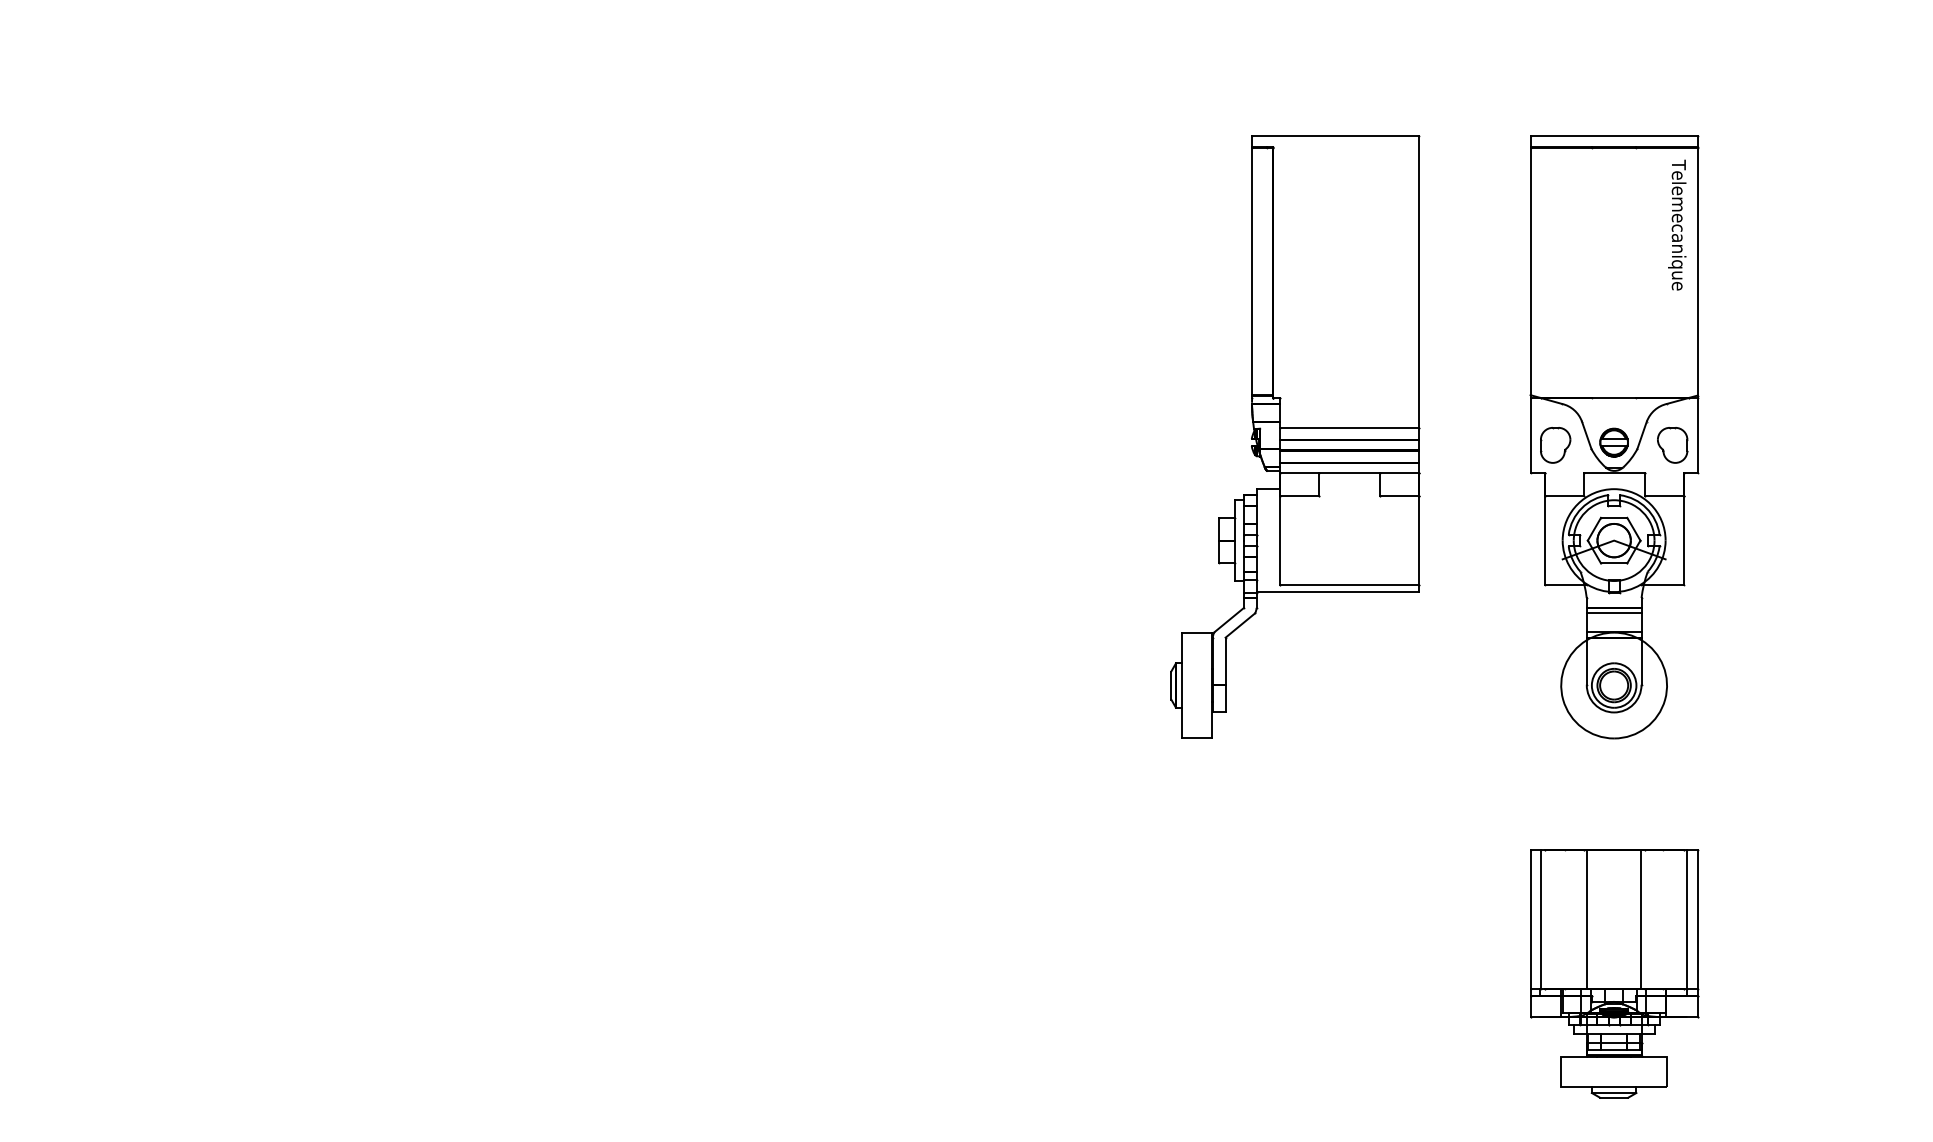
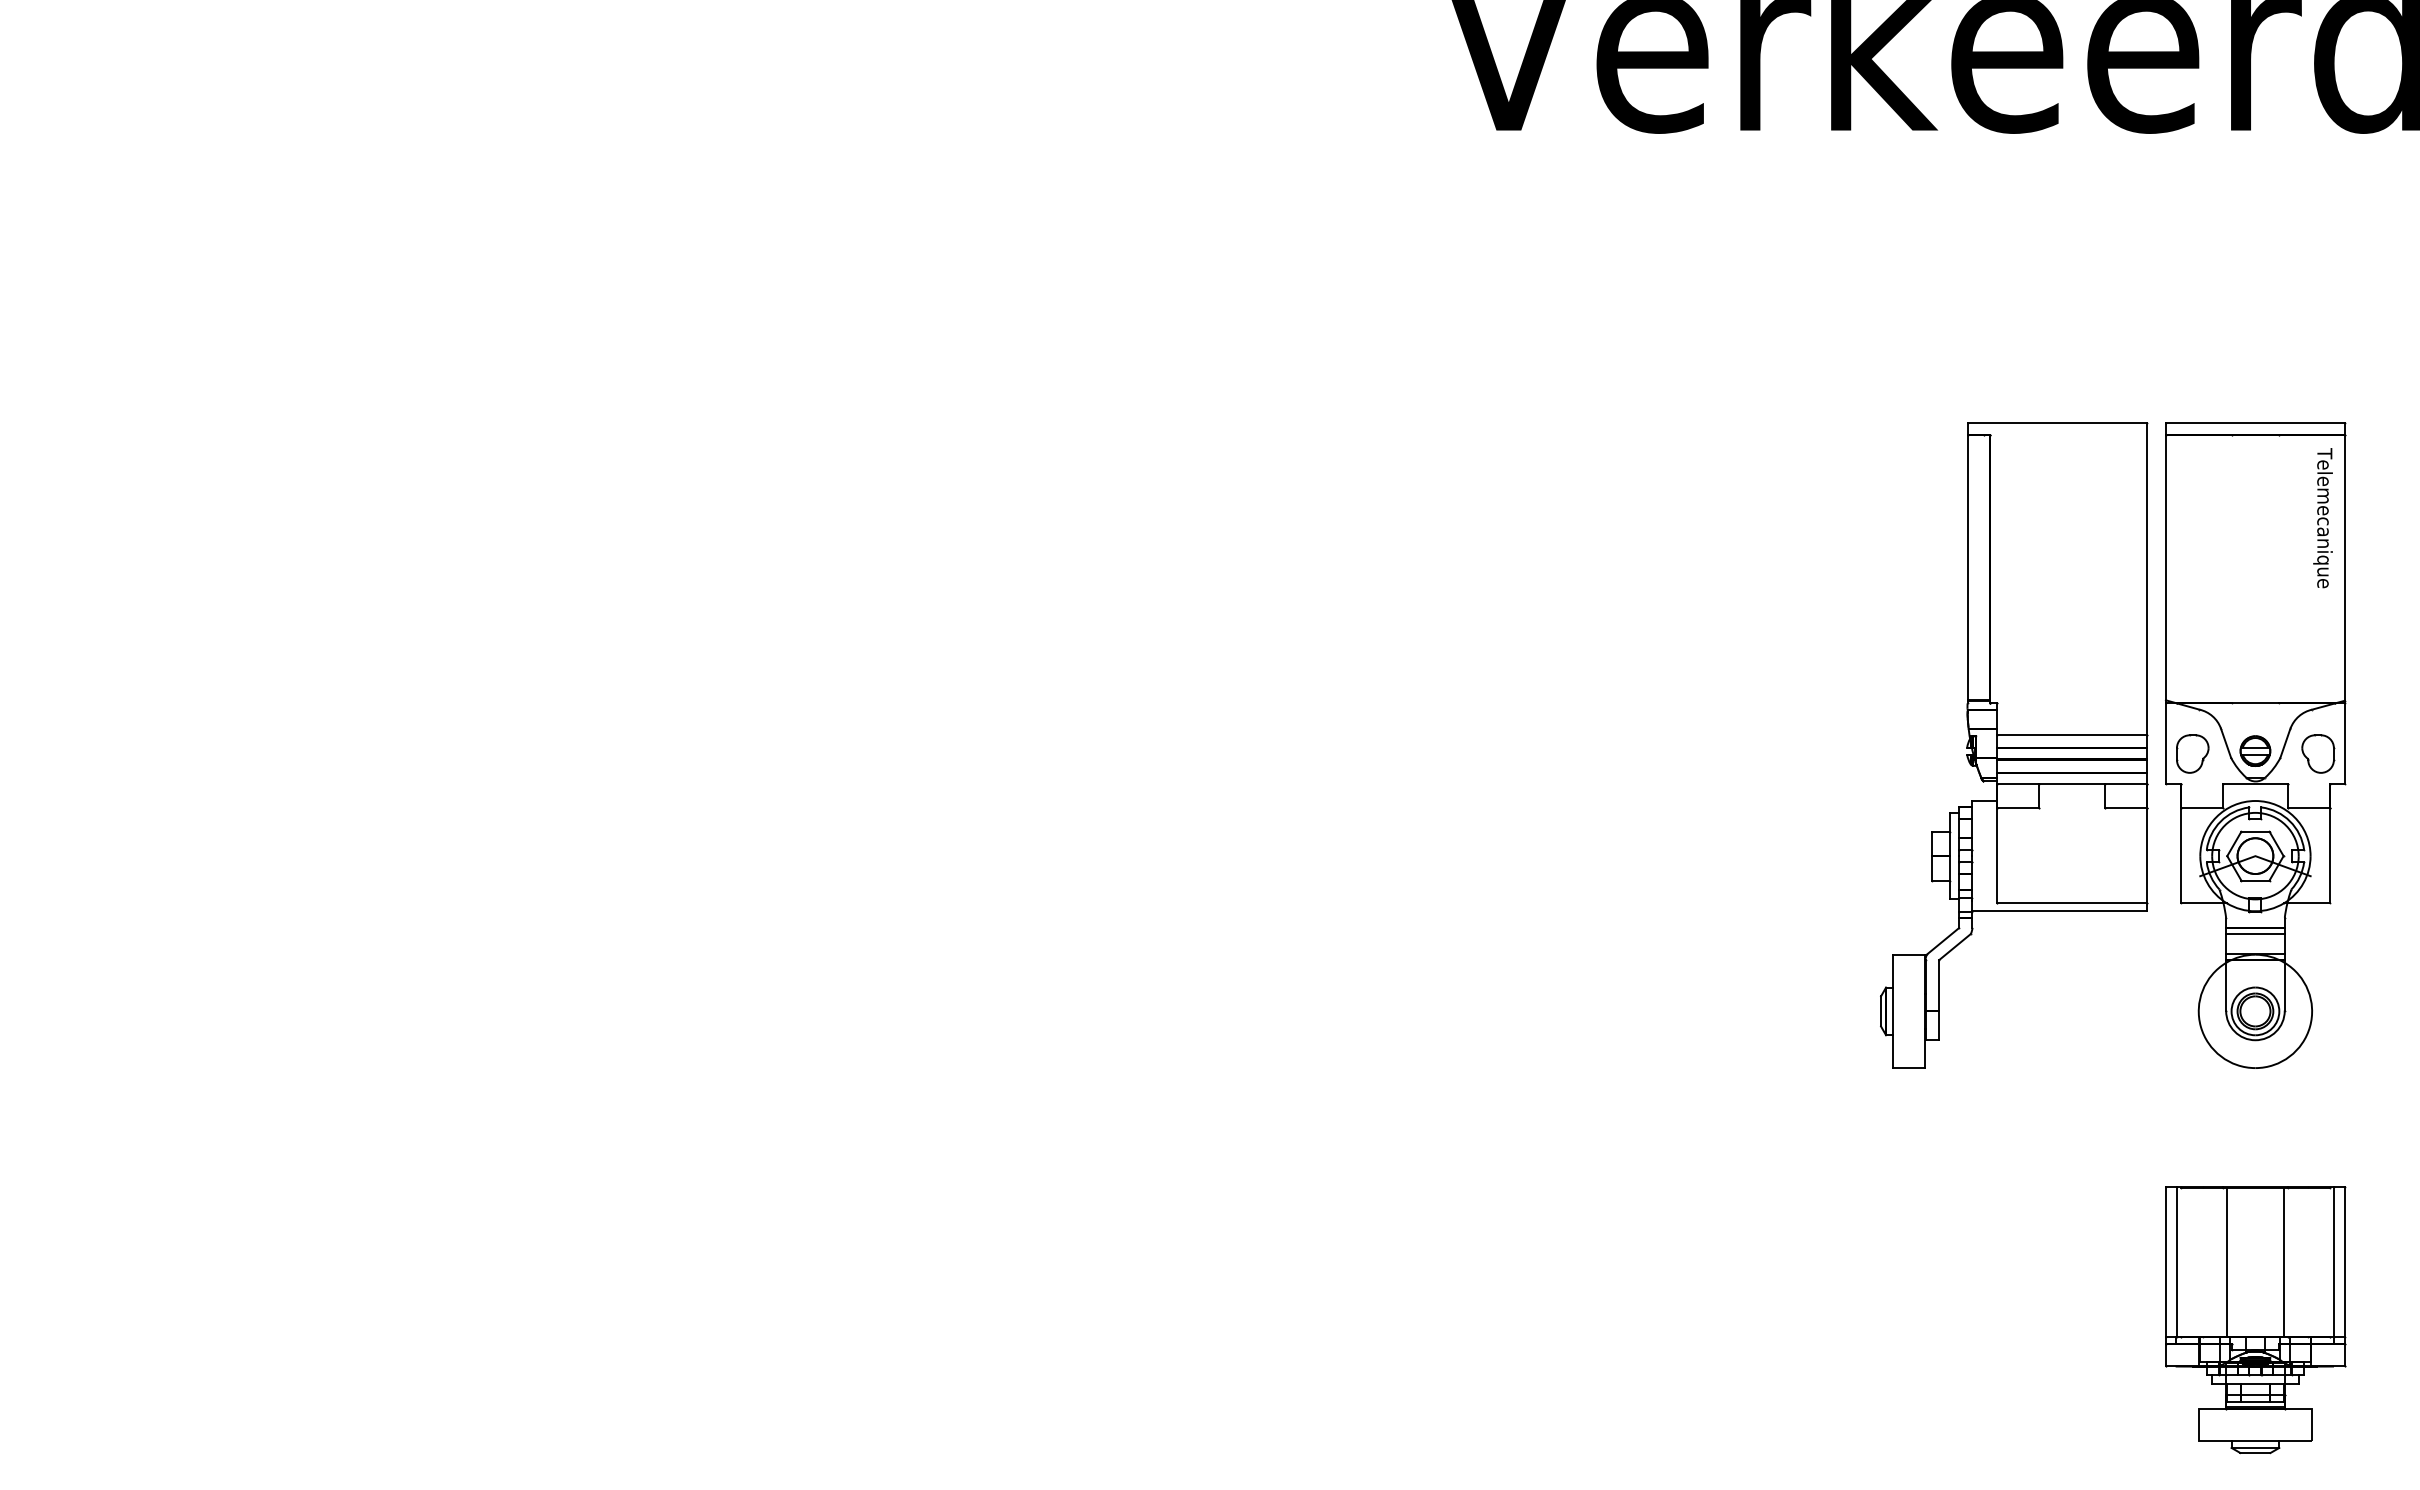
part: (1295, 437) -> (2014, 745), moved

